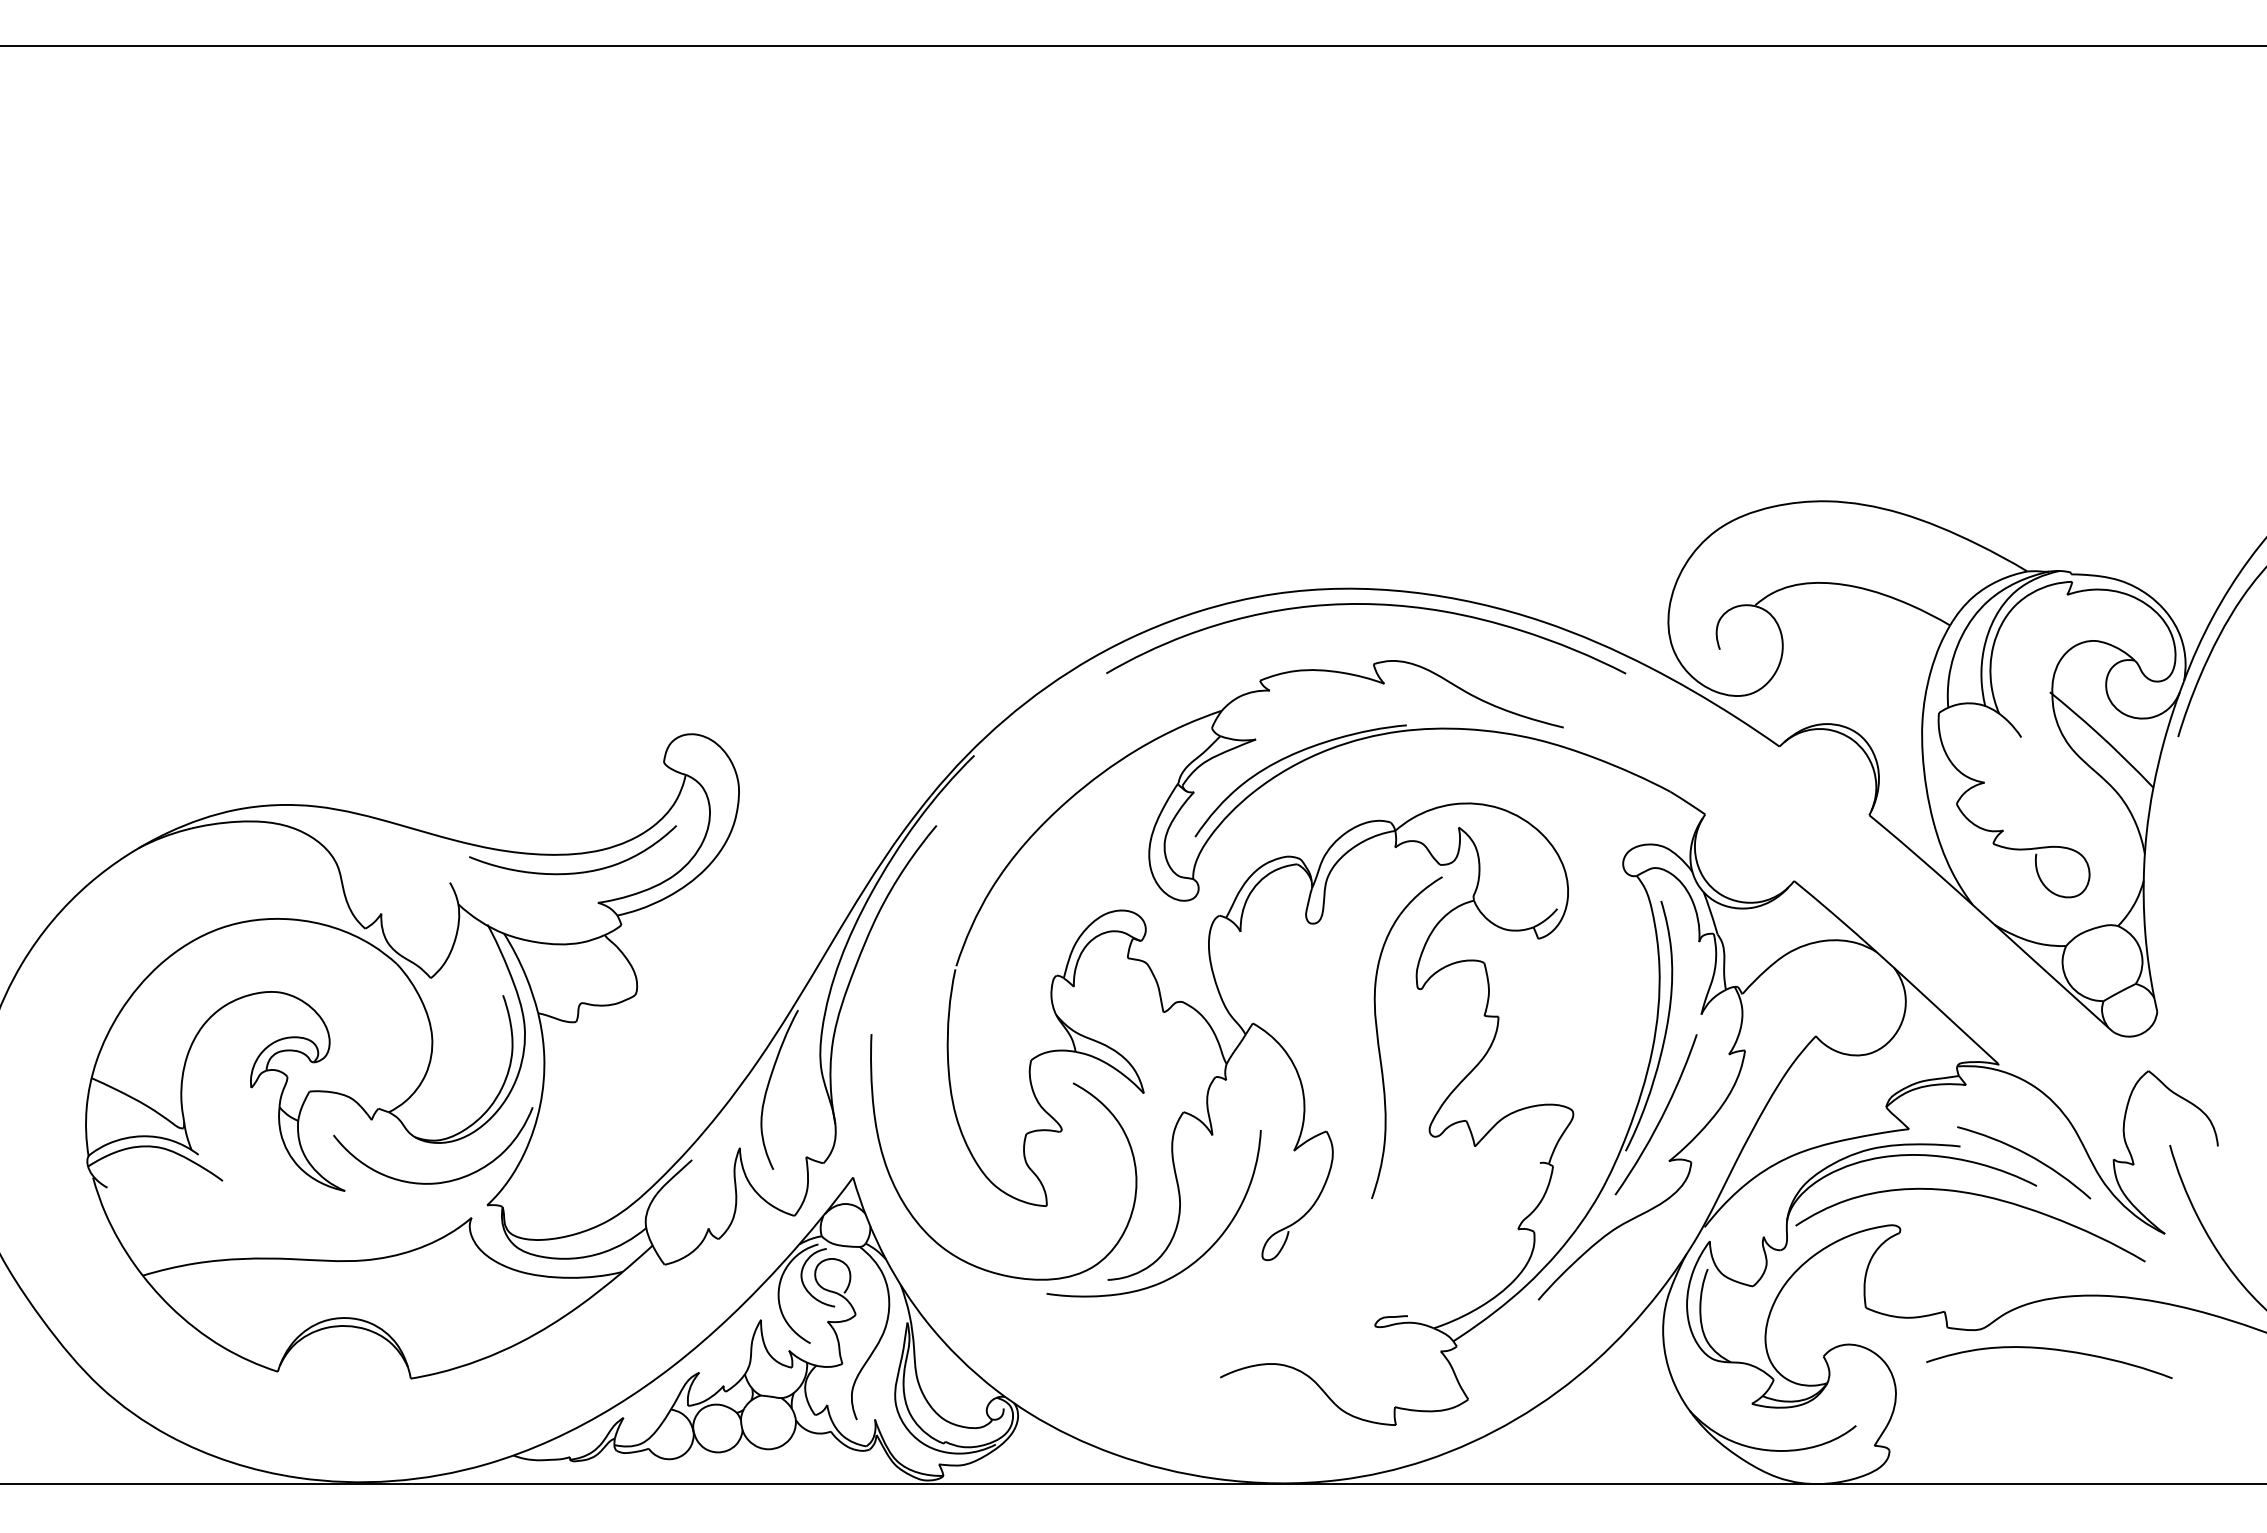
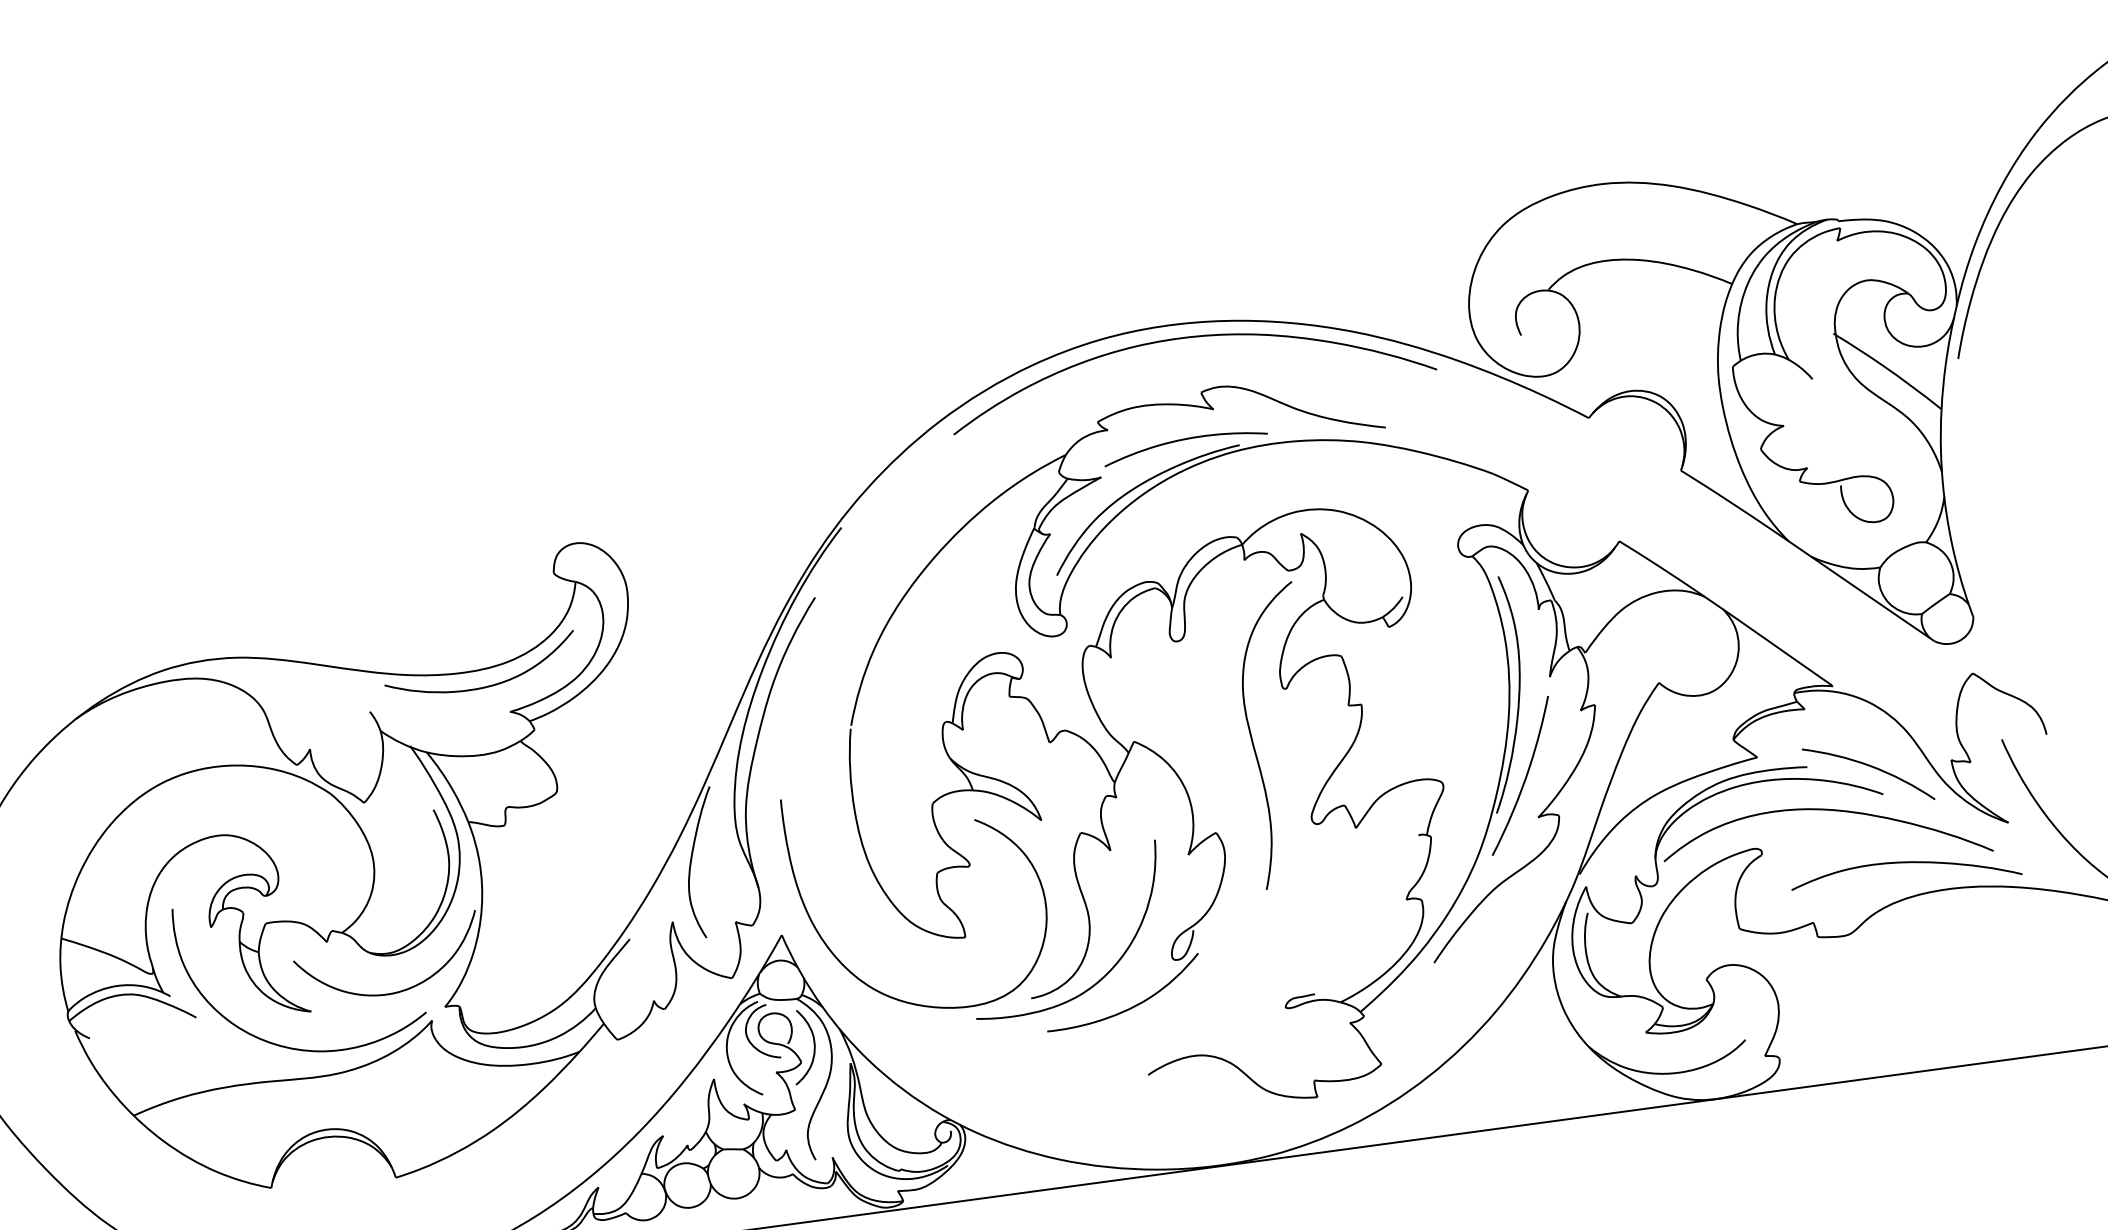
curve: (1349, 712) -> (1184, 440), added
curve: (305, 1220) -> (278, 1043), added
curve: (870, 1302) -> (813, 1049), added
curve: (1211, 1303) -> (1130, 1007), added
curve: (2051, 1350) -> (1906, 863), moved

